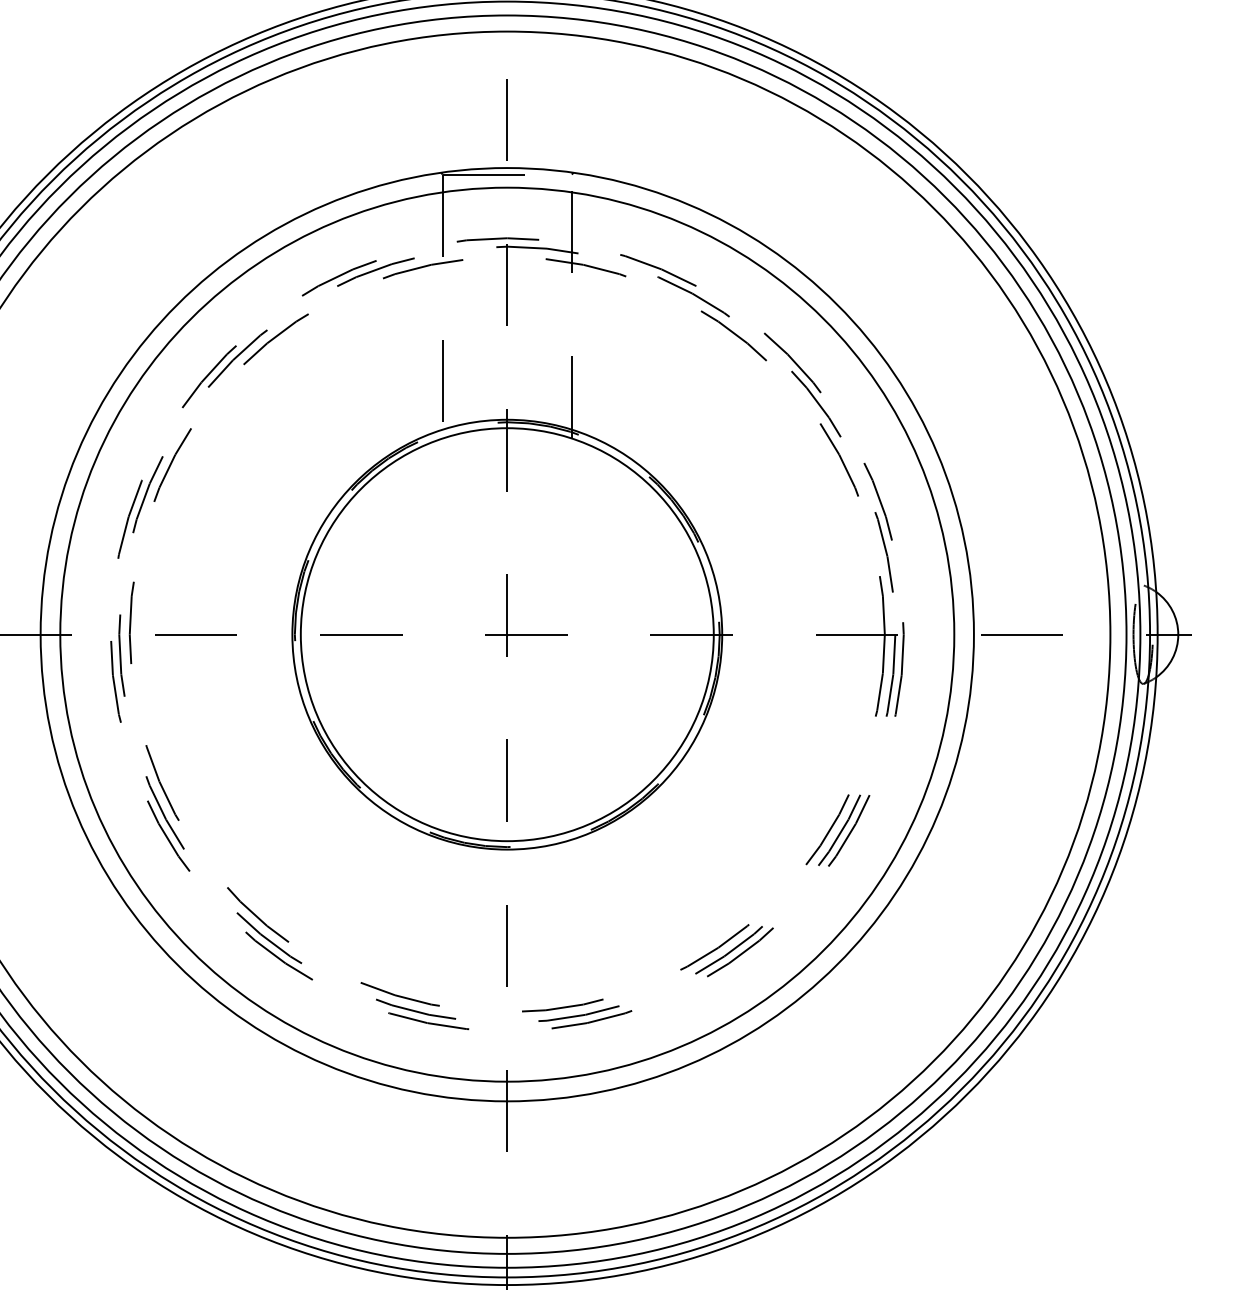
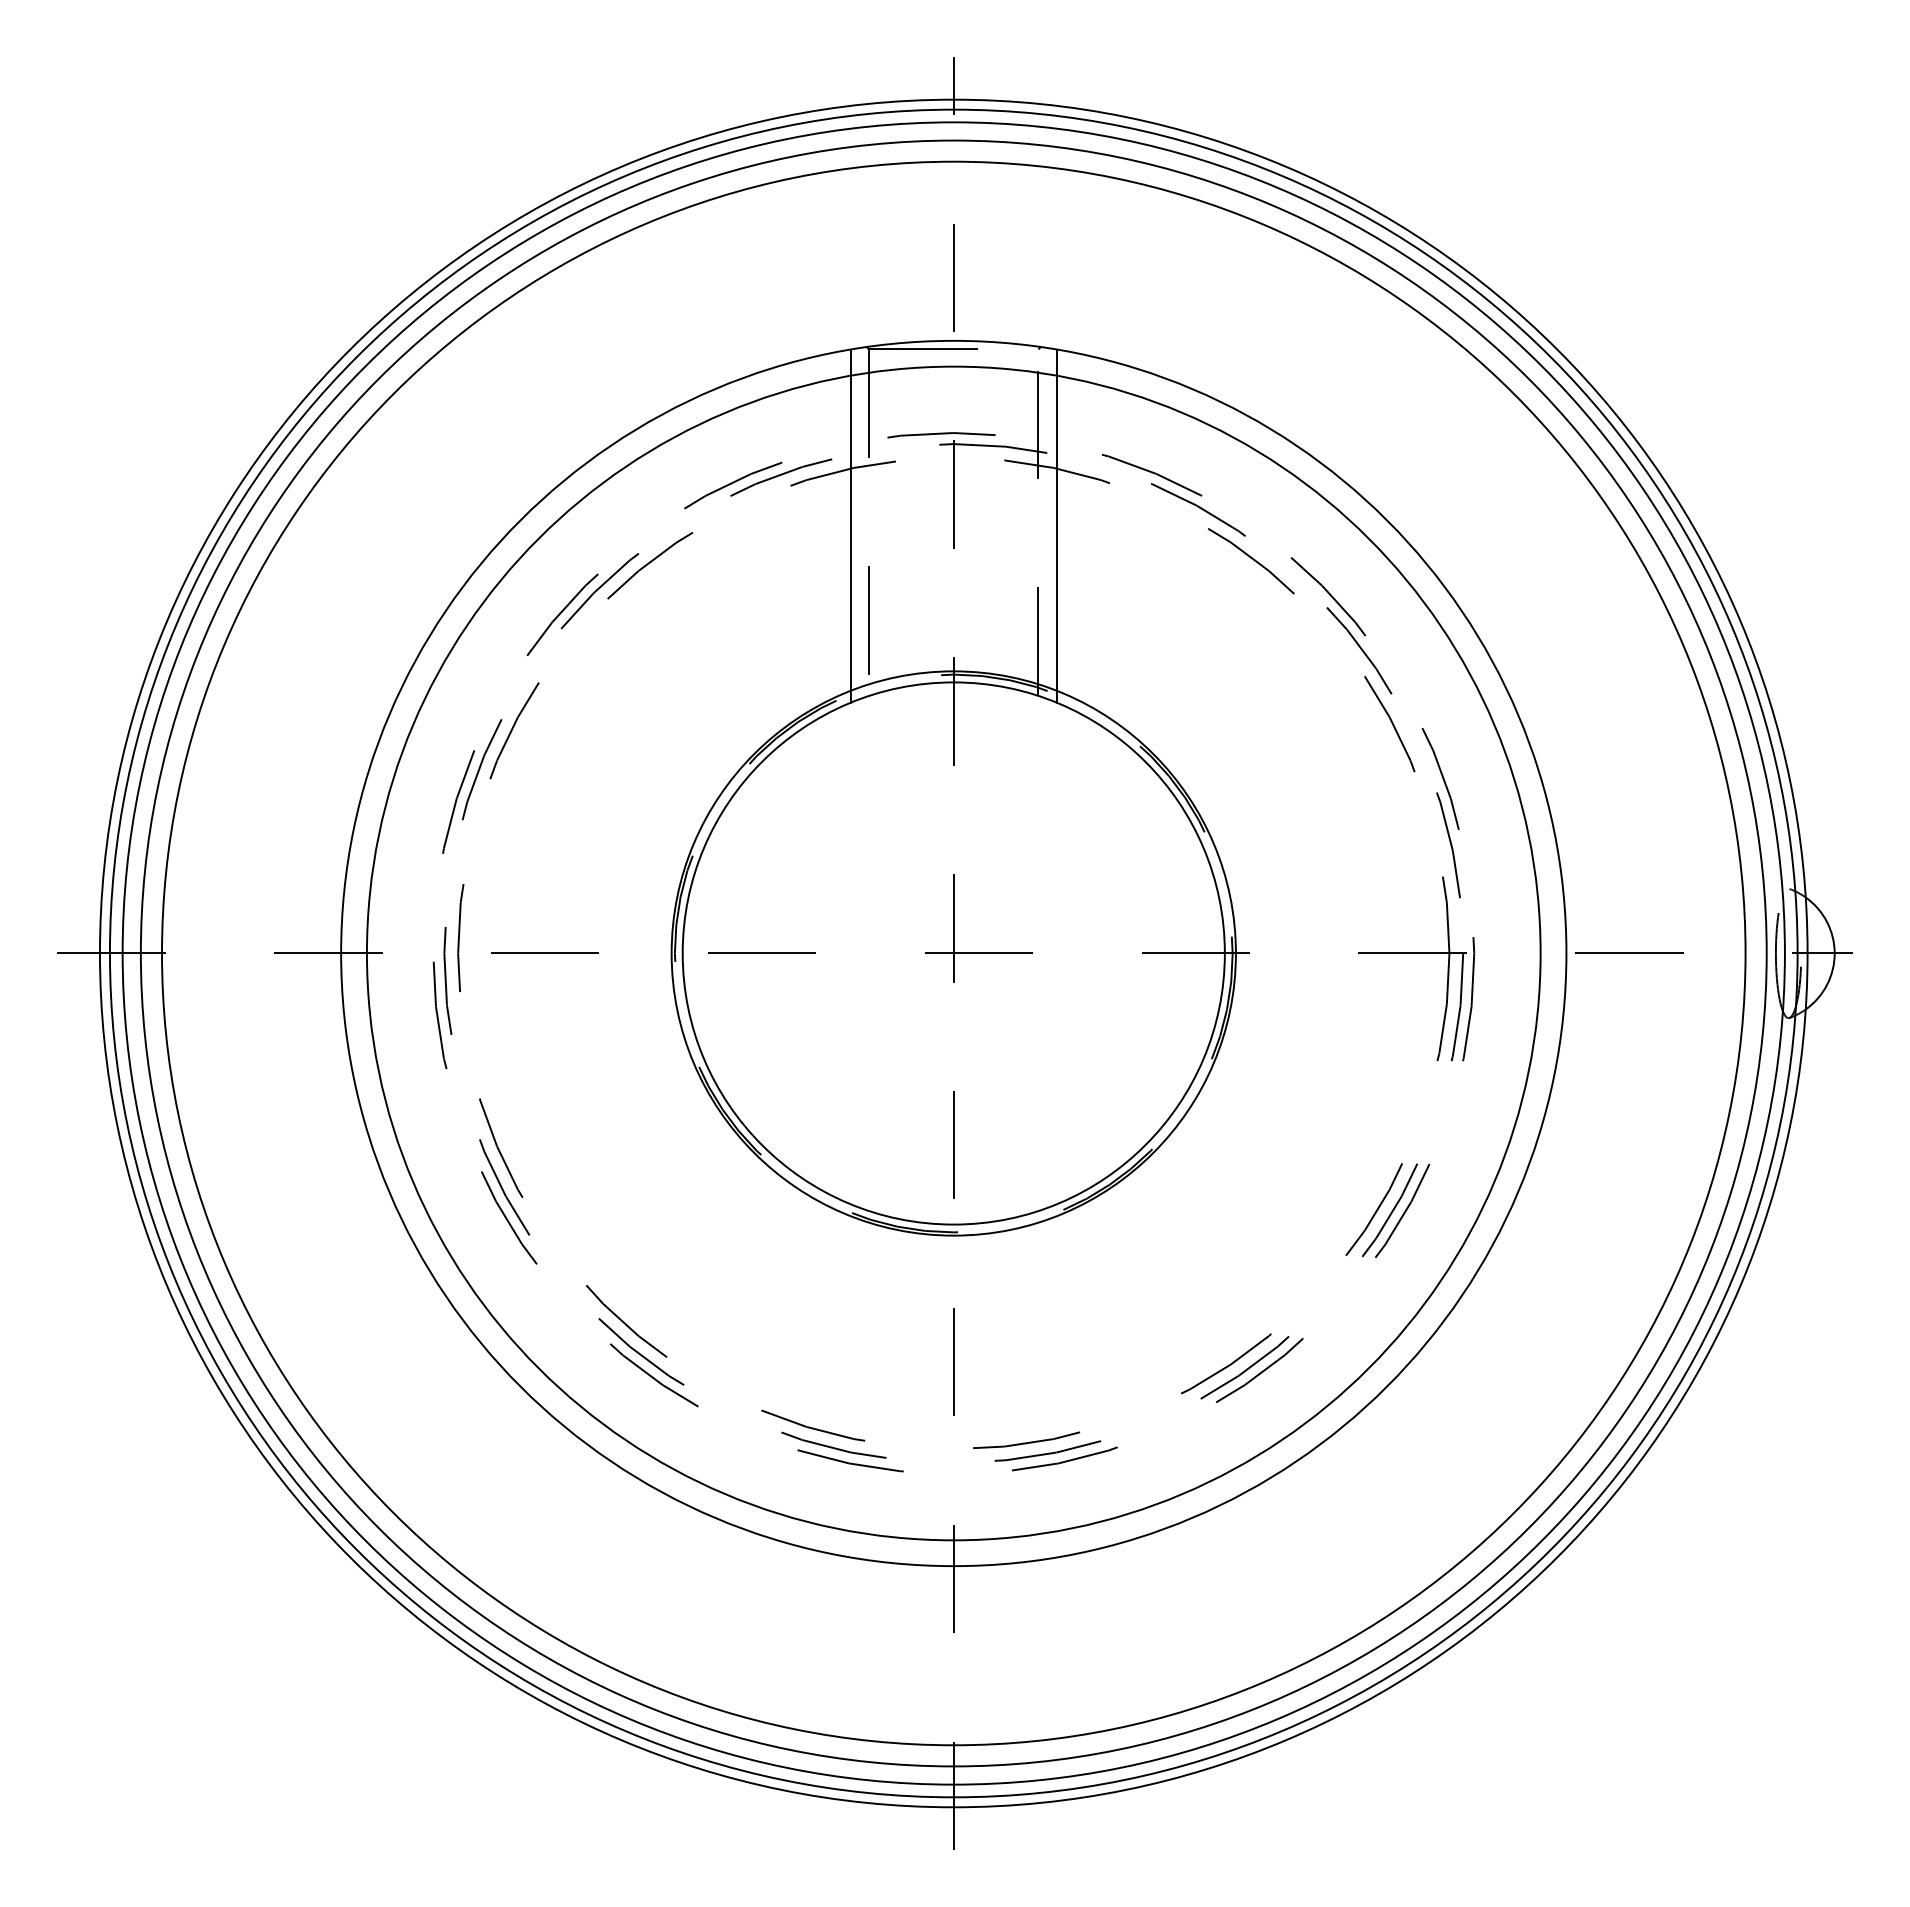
line: (428, 308) -> (850, 525), added
line: (585, 308) -> (1056, 525), added

